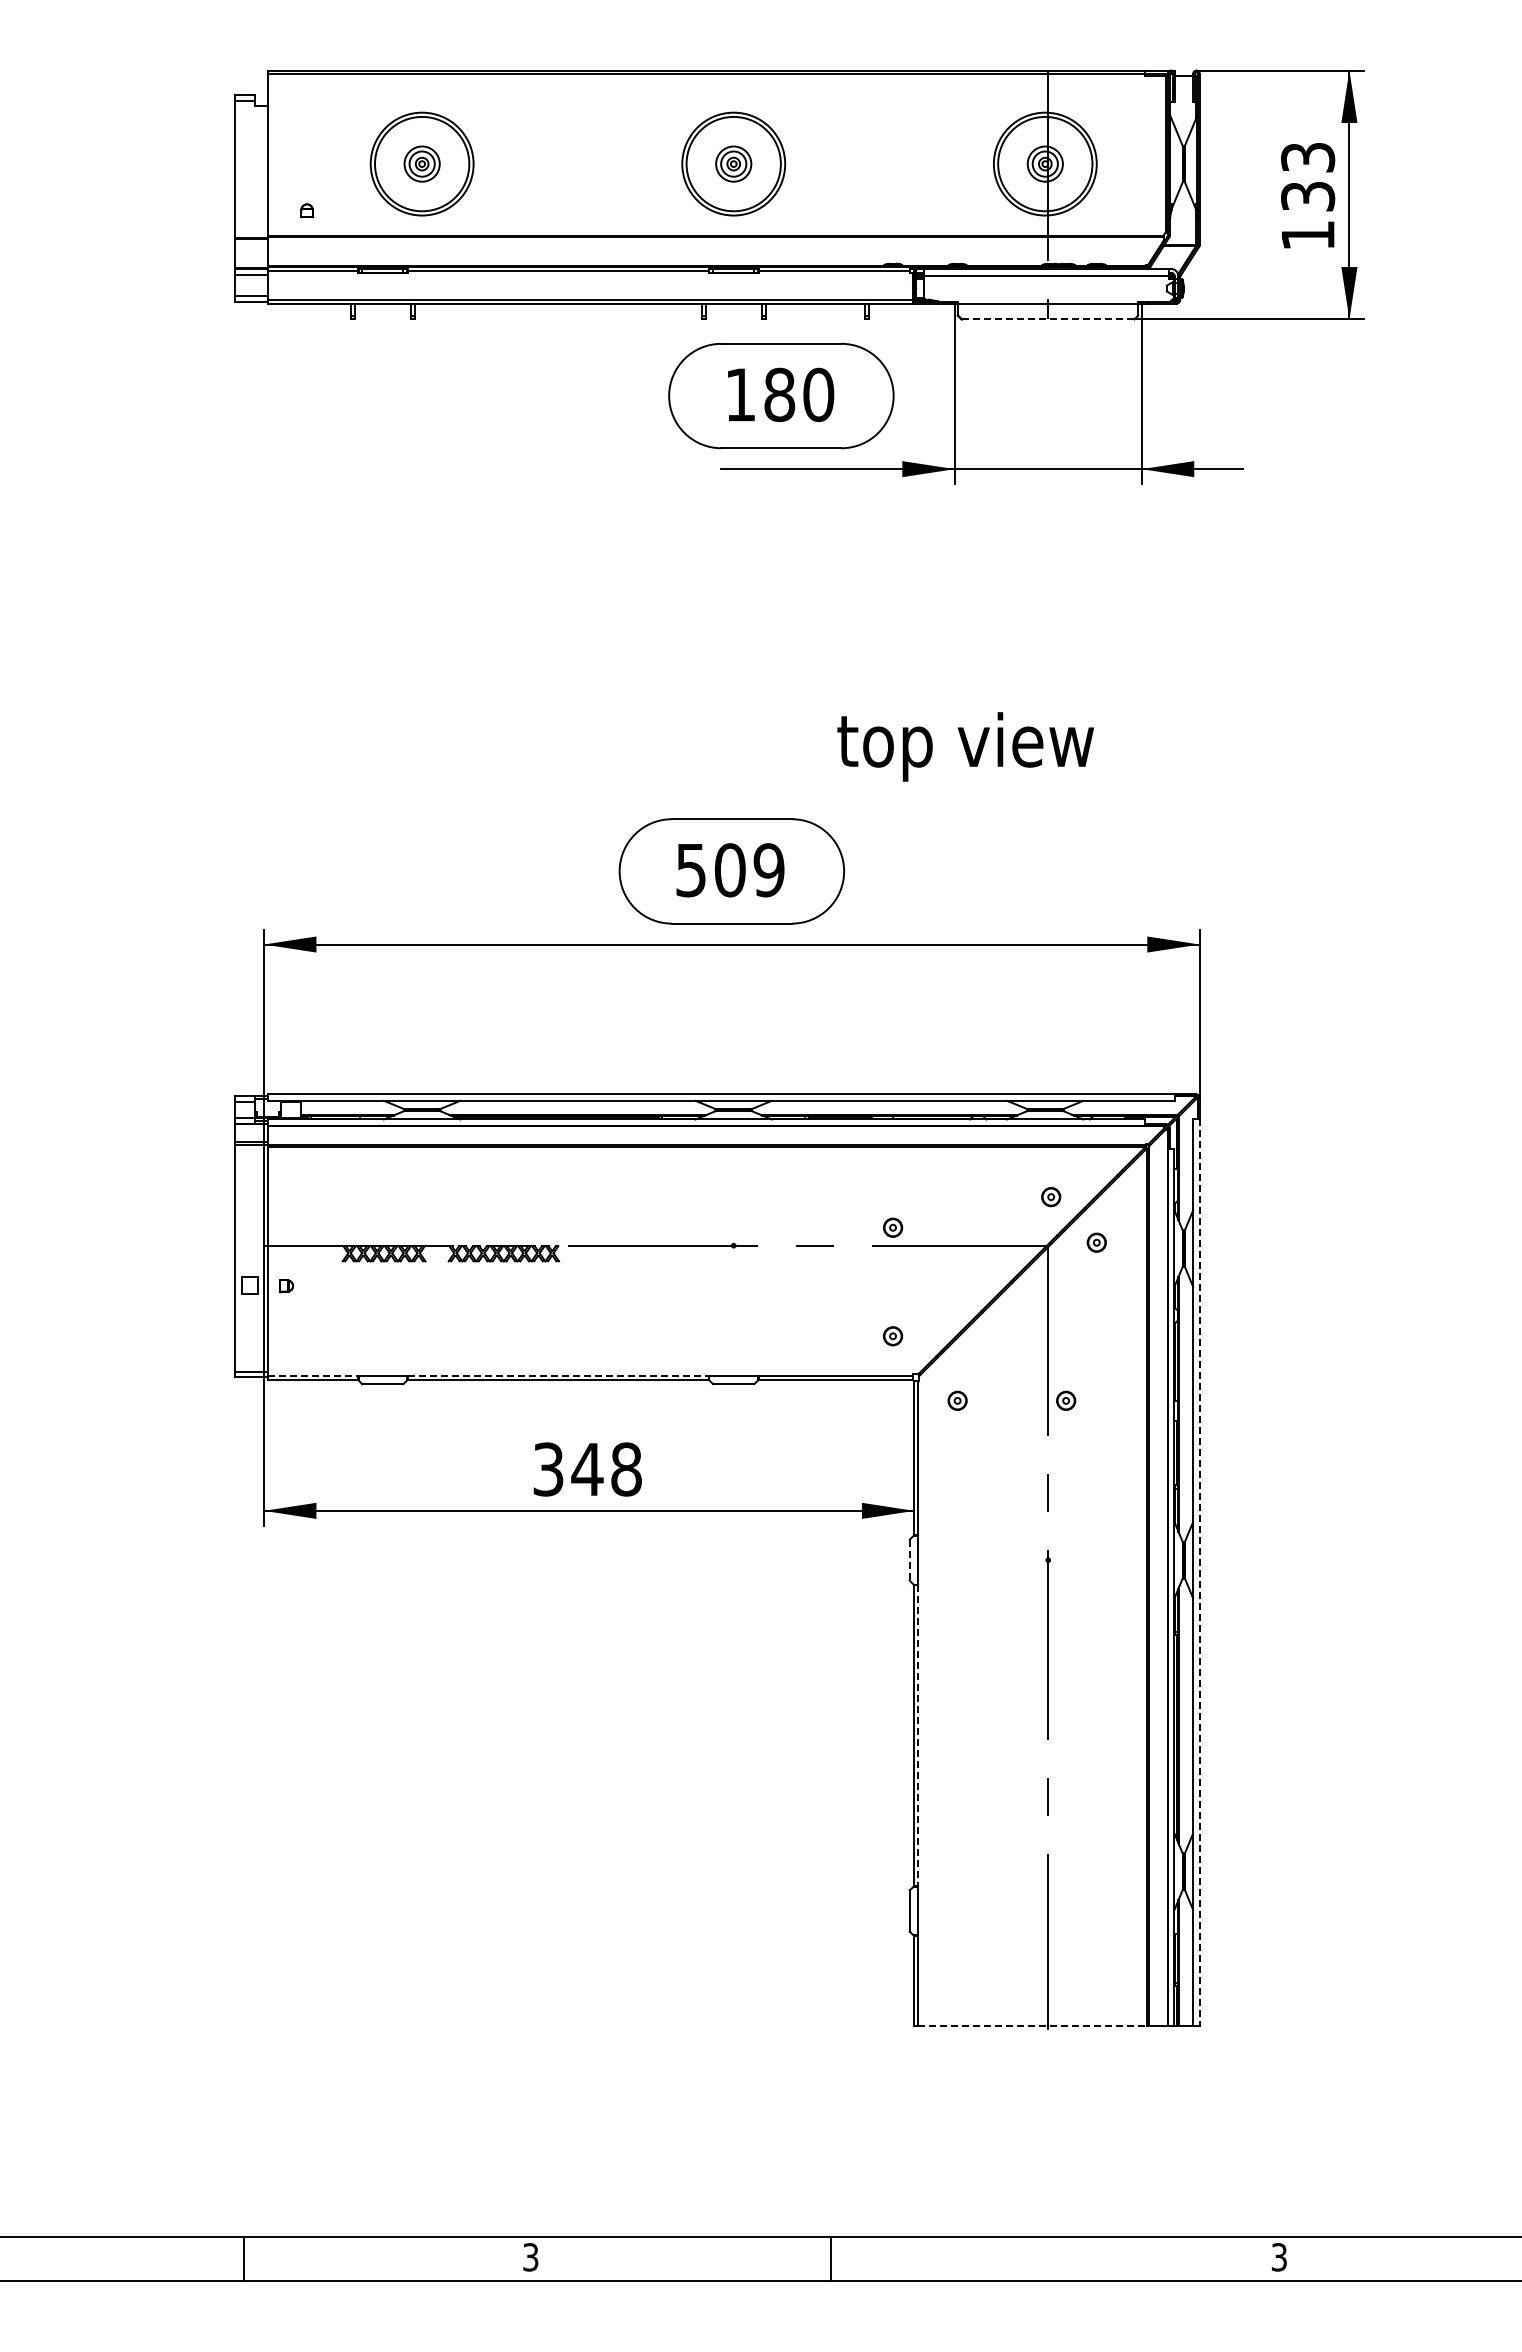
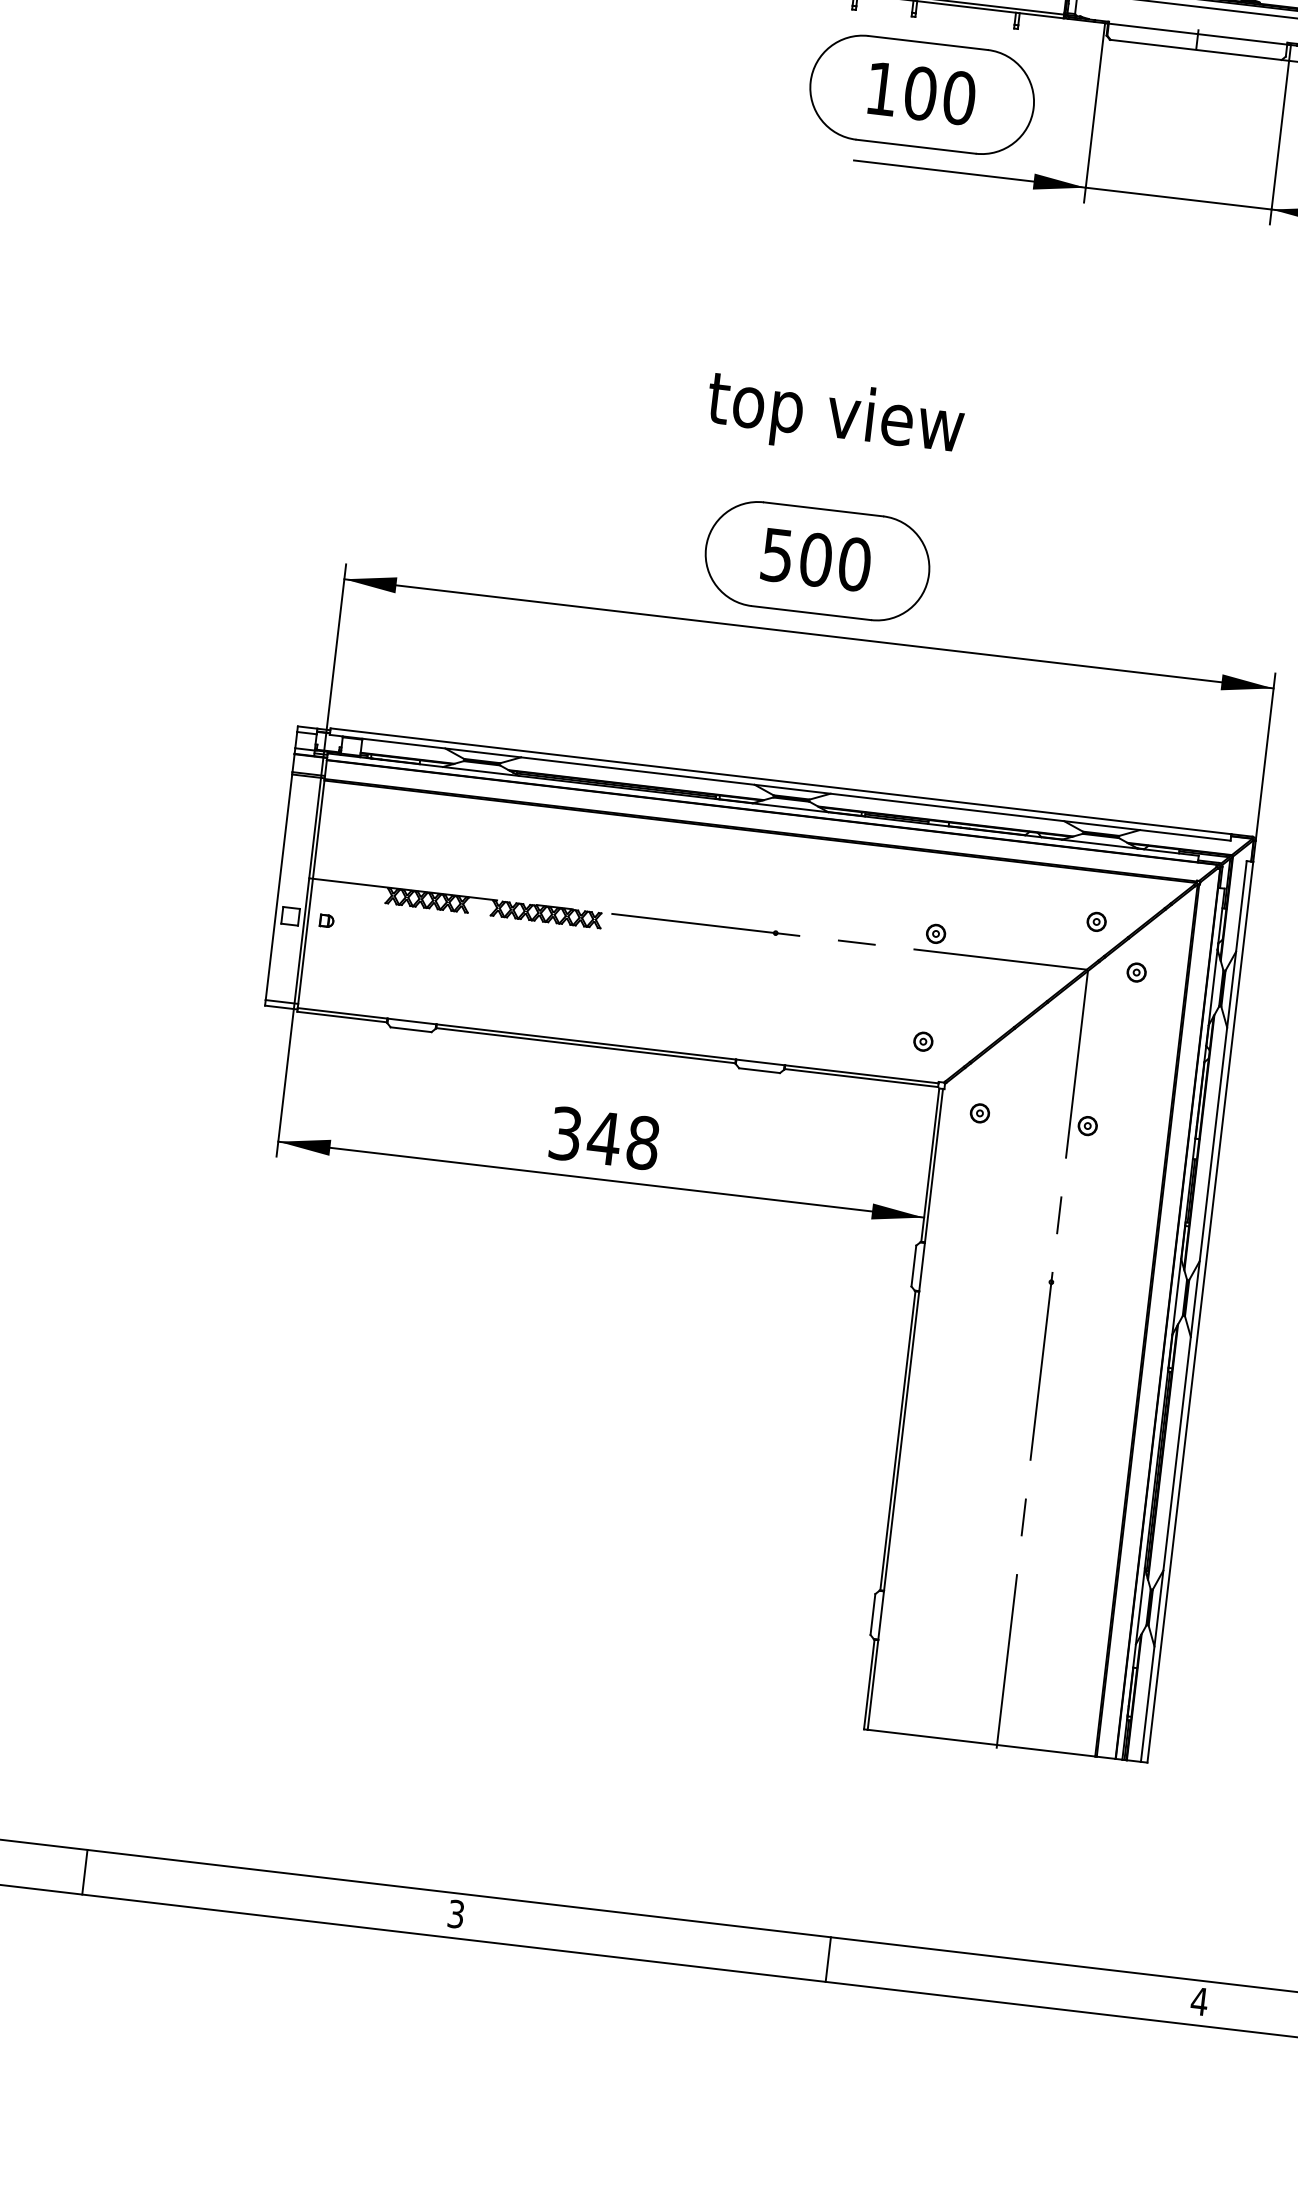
line: (1047, 319) -> (1195, 49), dashed -> solid
text: (779, 394) -> (920, 93), 180 -> 100
text: (965, 746) -> (835, 417), moved
text: (768, 870) -> (854, 564), 509 -> 500
line: (313, 1375) -> (343, 1013), dashed -> solid
line: (558, 1375) -> (586, 1041), dashed -> solid
line: (909, 1560) -> (913, 1266), dashed -> solid
line: (1199, 1573) -> (1200, 1313), dashed -> solid
line: (918, 1735) -> (902, 1441), dashed -> solid
line: (1032, 2026) -> (981, 1743), dashed -> solid
text: (1279, 2257) -> (1199, 2001), 3 -> 4
line: (244, 2258) -> (85, 1871), moved
line: (830, 2258) -> (828, 1959), moved

